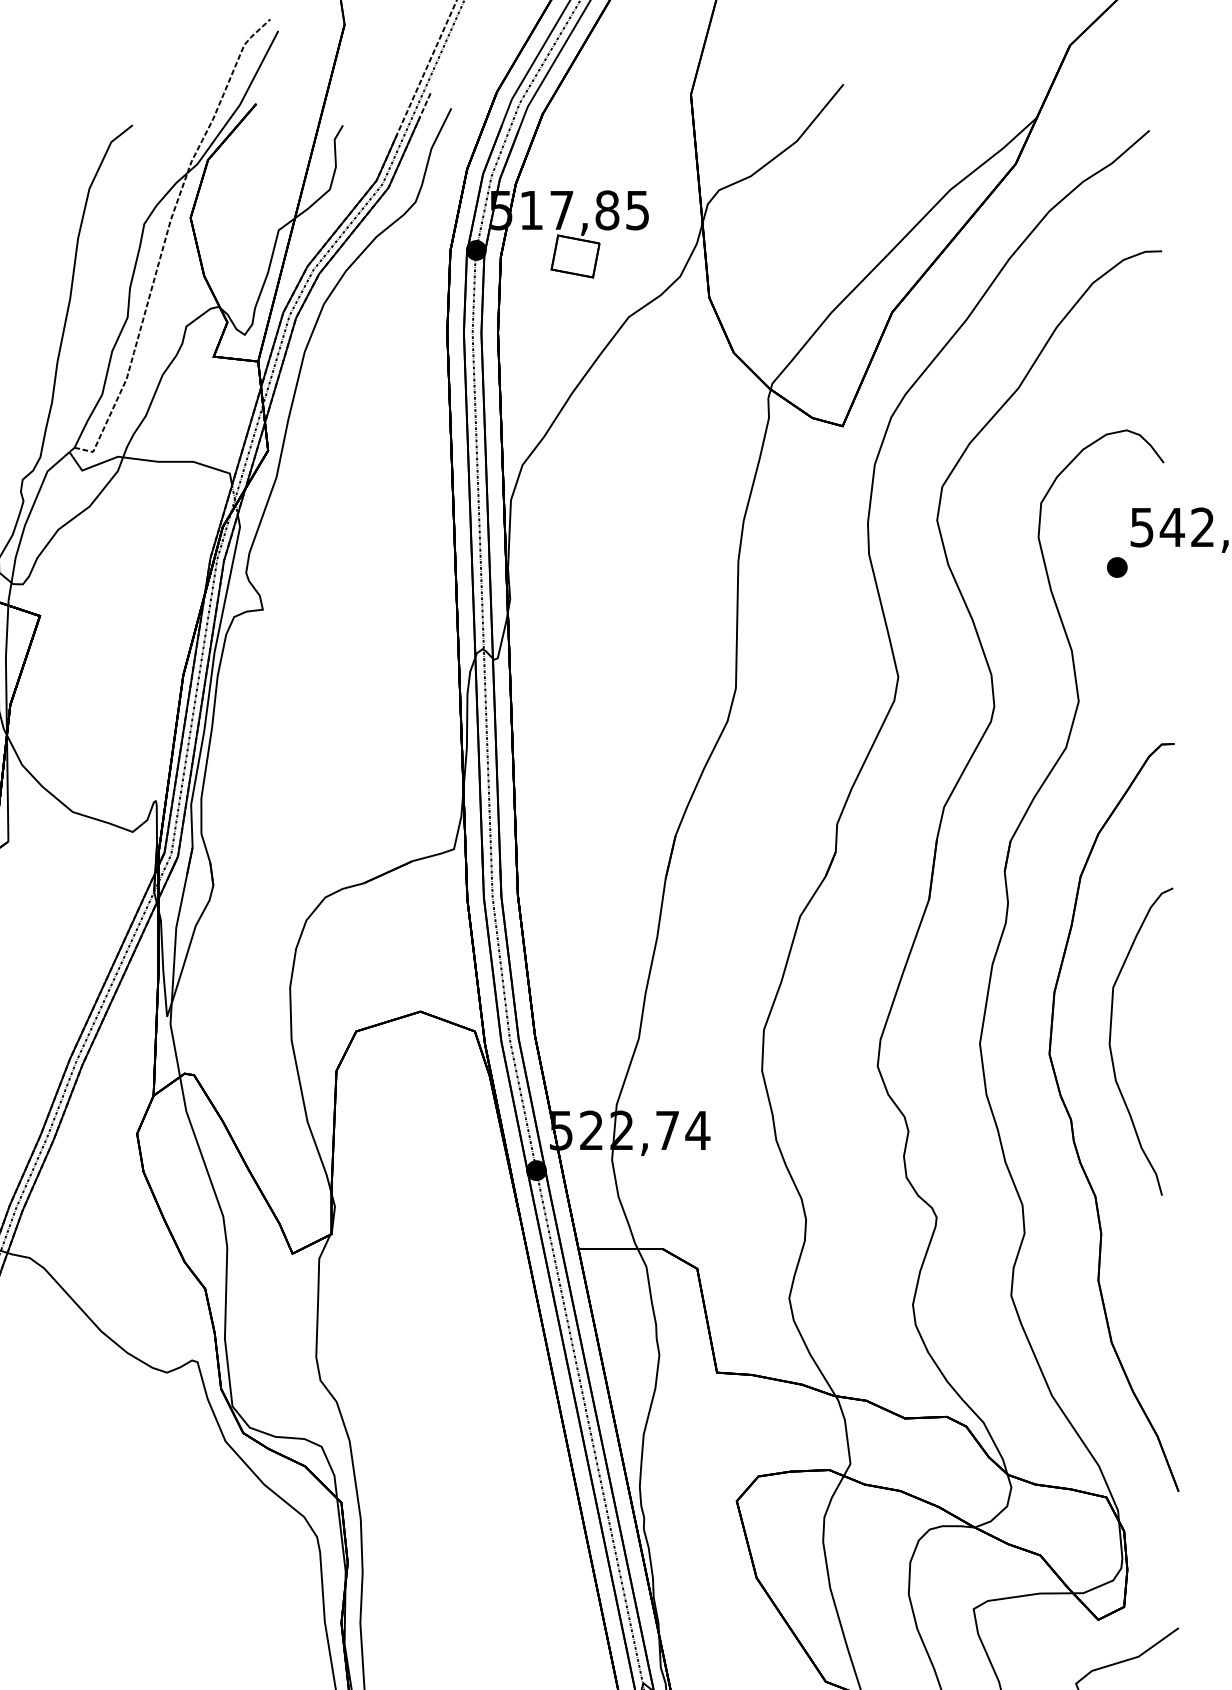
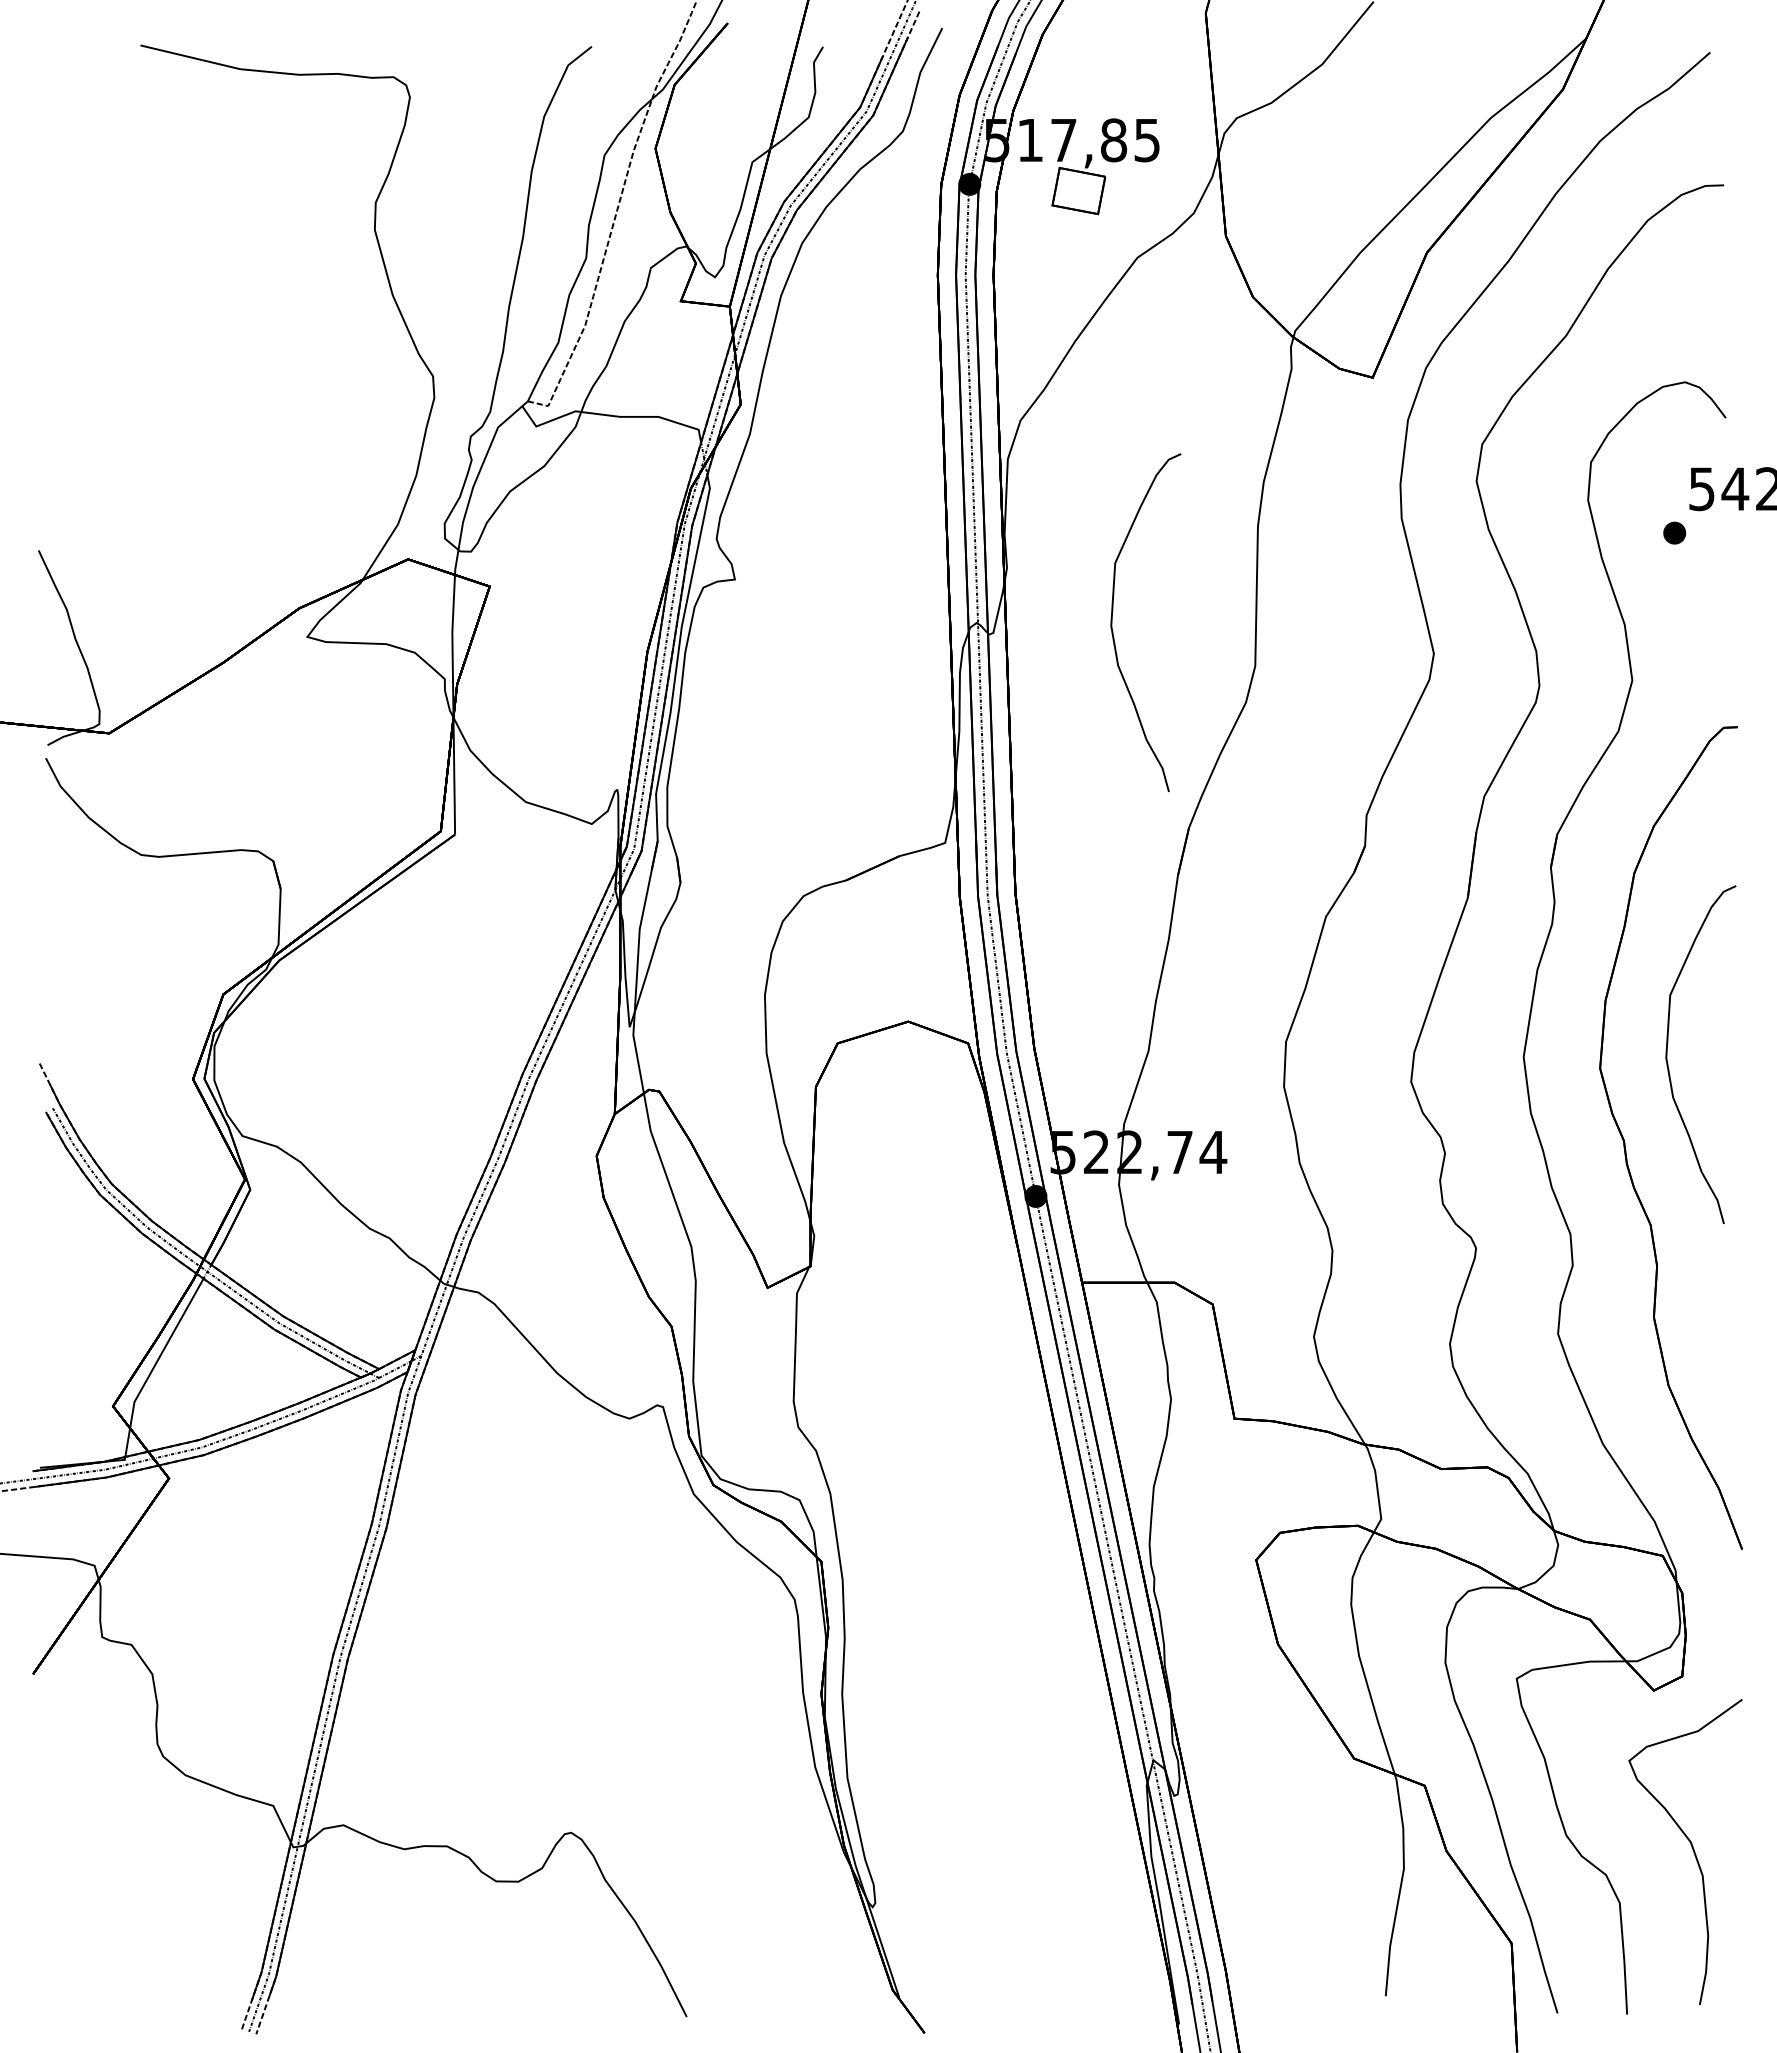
curve: (606, 648) -> (1112, 622), added

